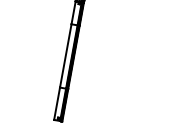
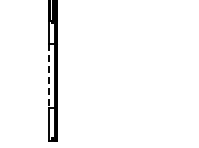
line: (65, 56) -> (48, 76), solid -> dashed

